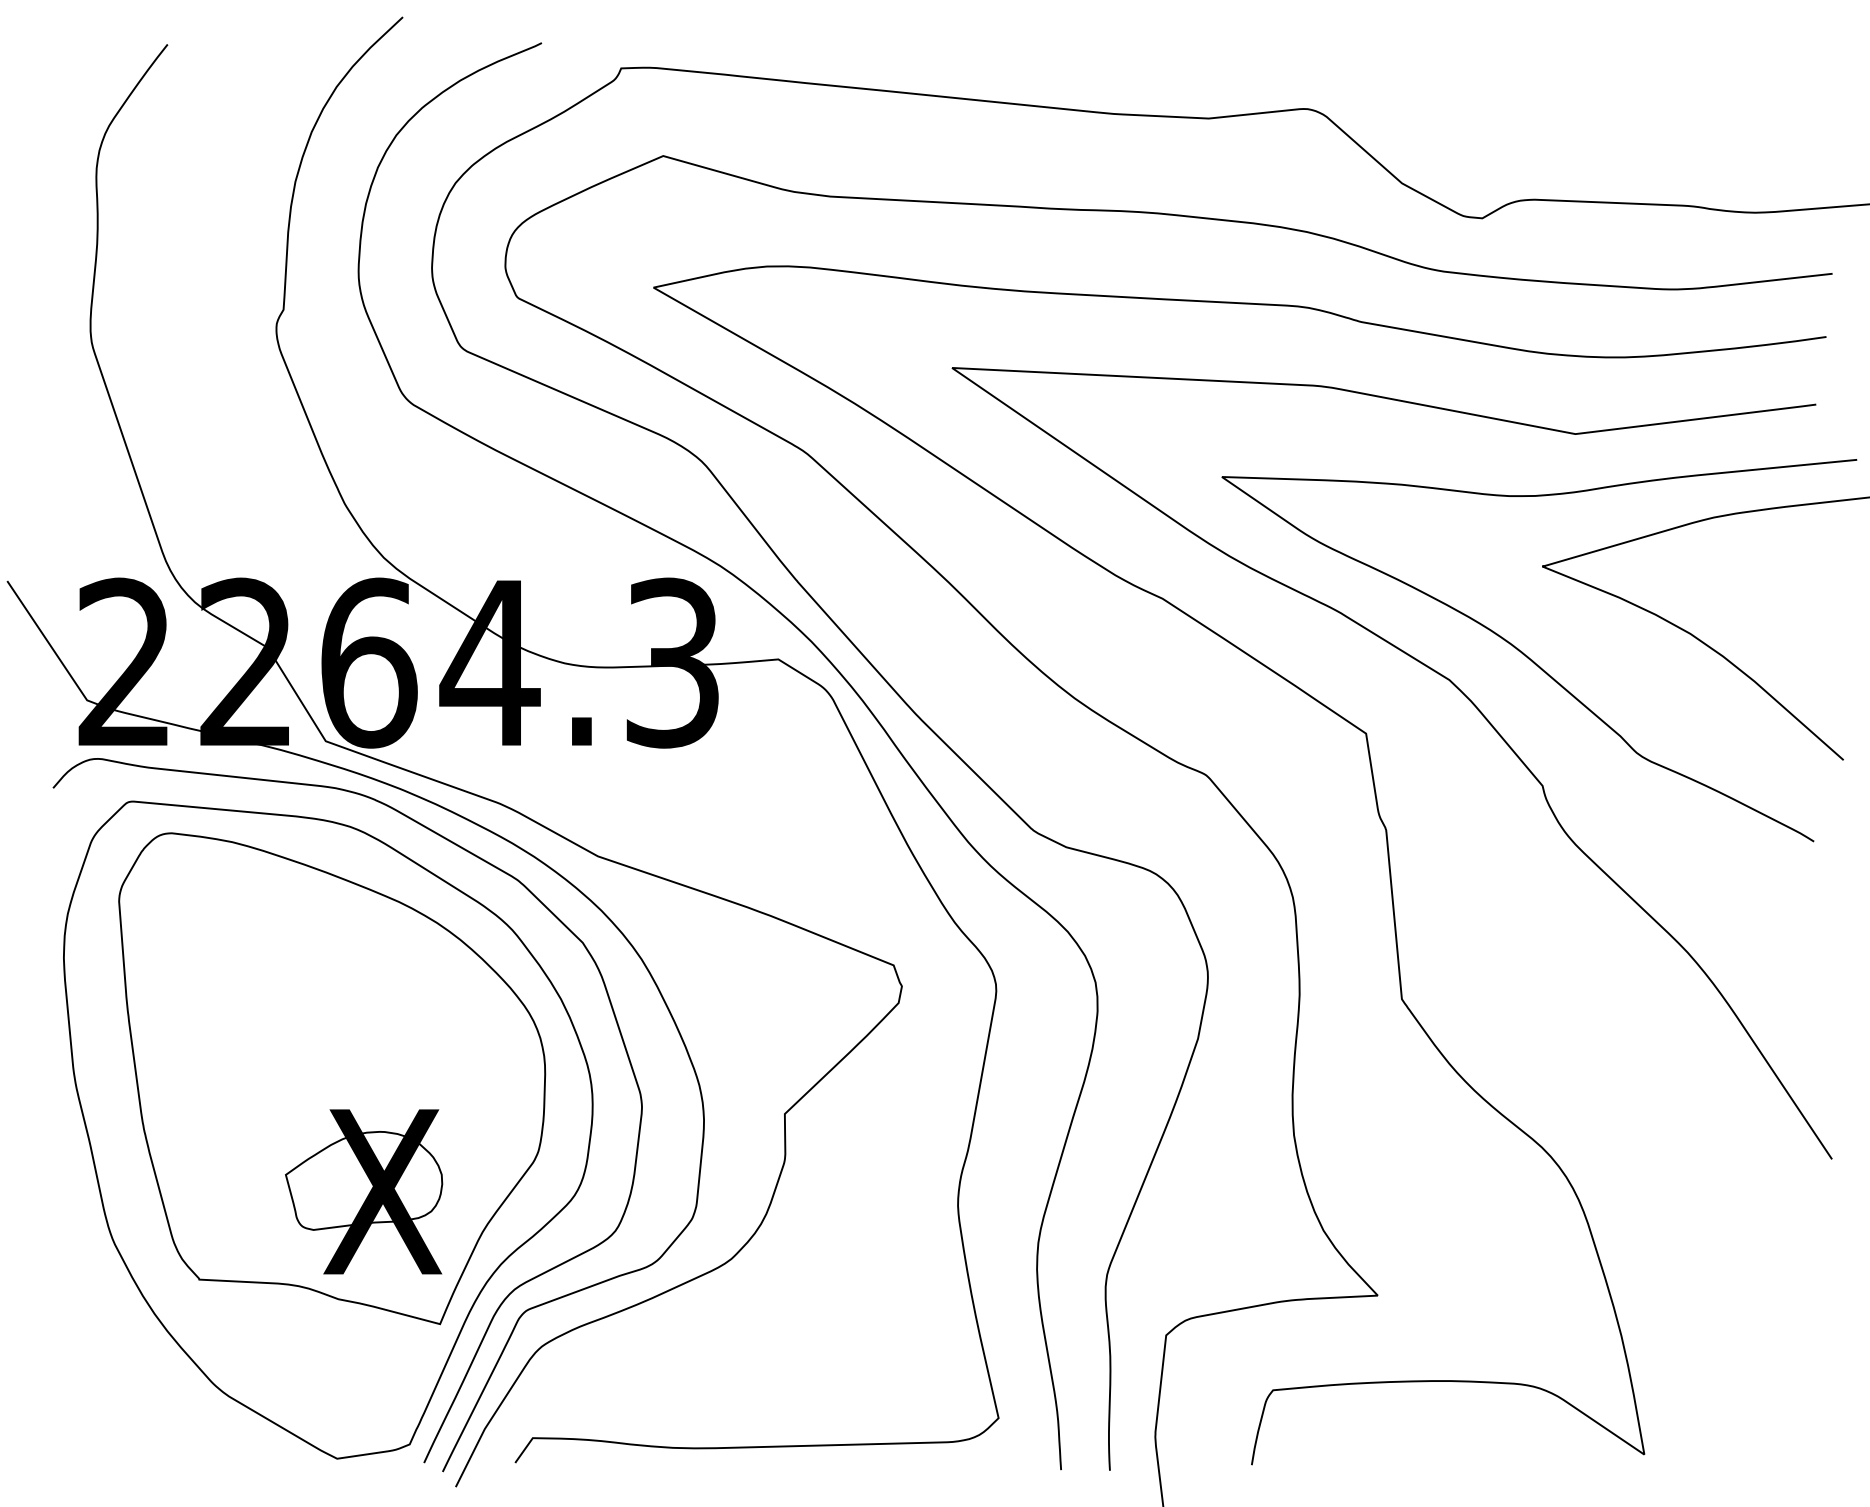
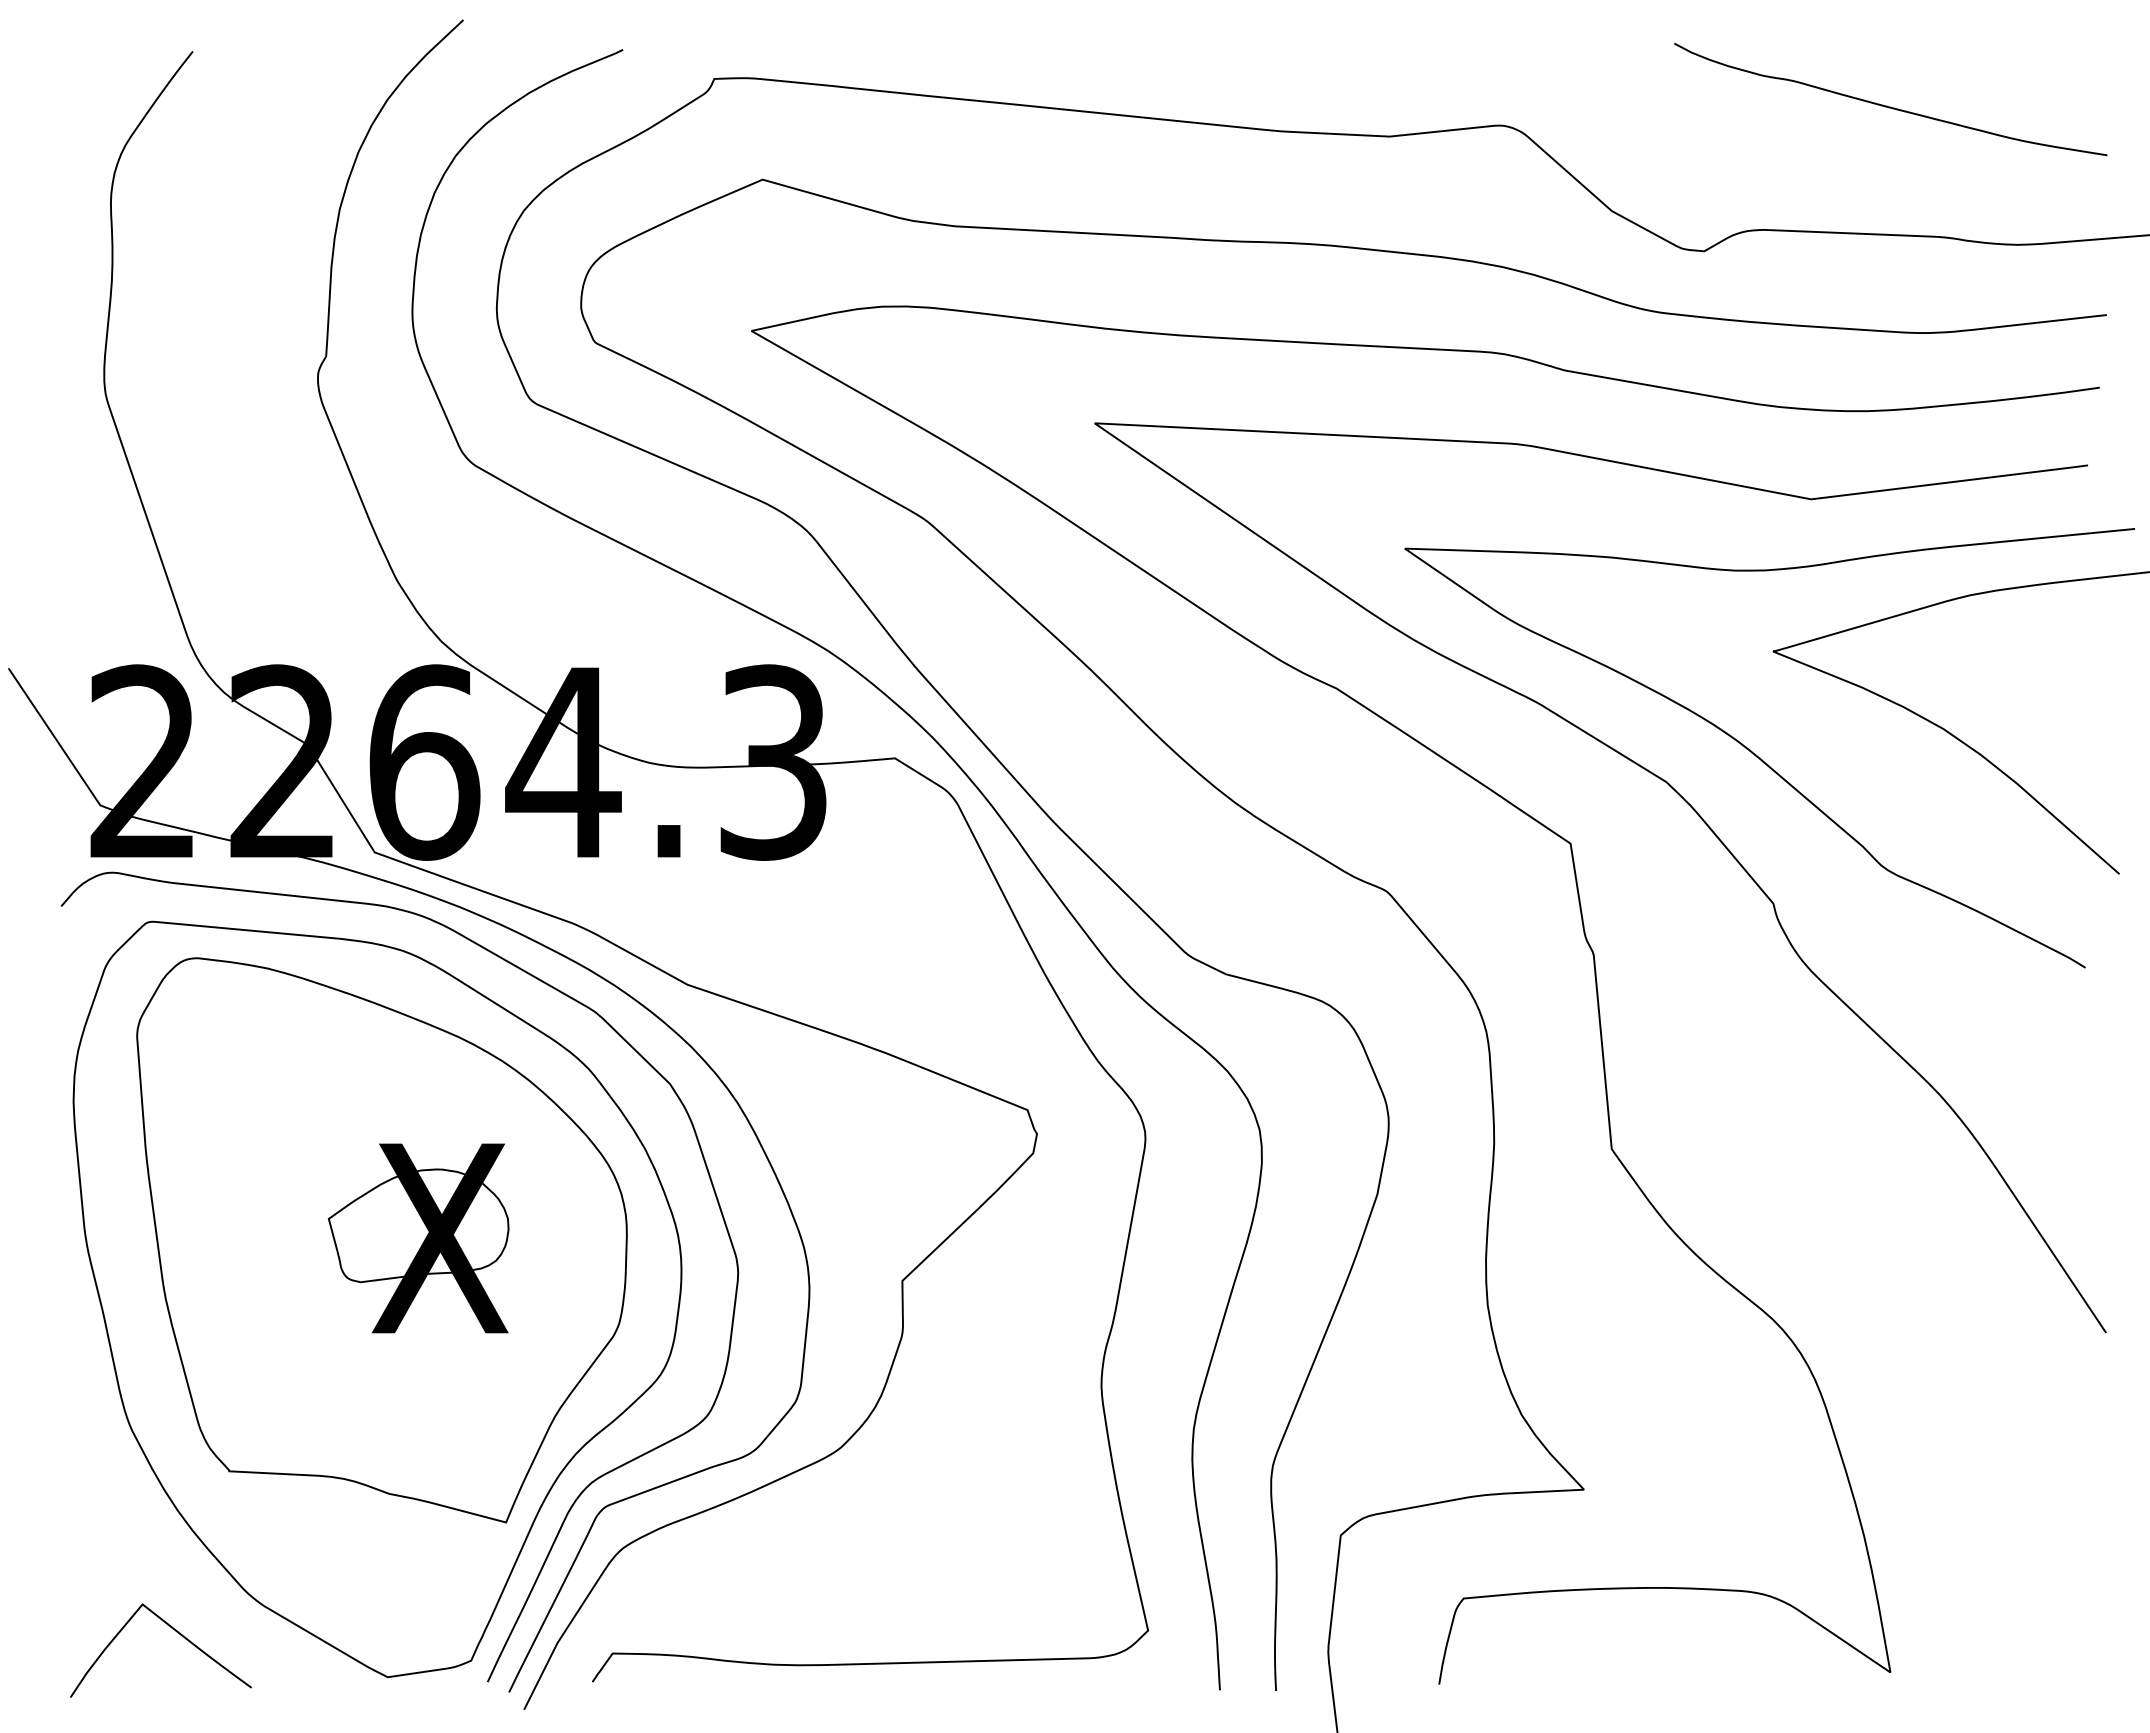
curve: (1644, 92) -> (1890, 106), added
part: (363, 1191) -> (418, 1238), moved
curve: (153, 1419) -> (176, 1632), added

